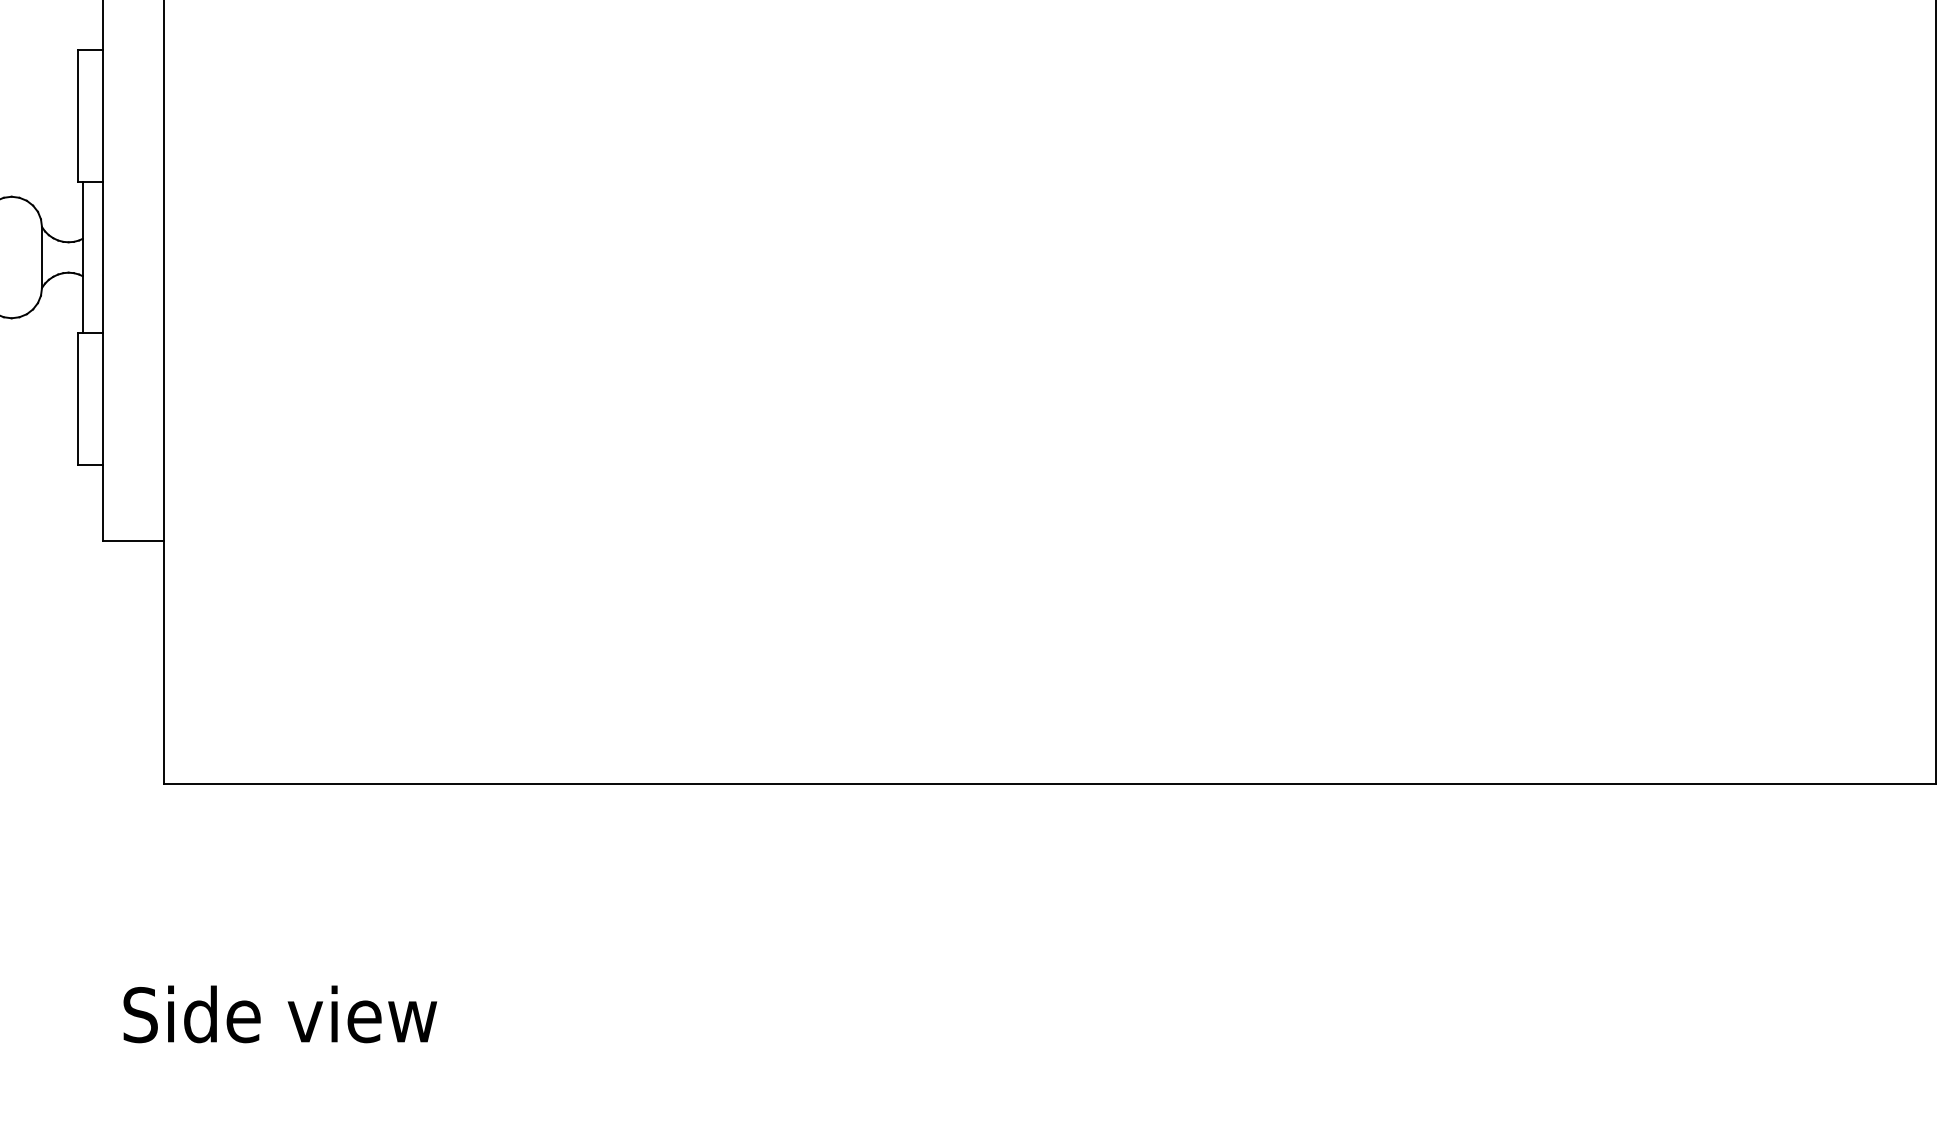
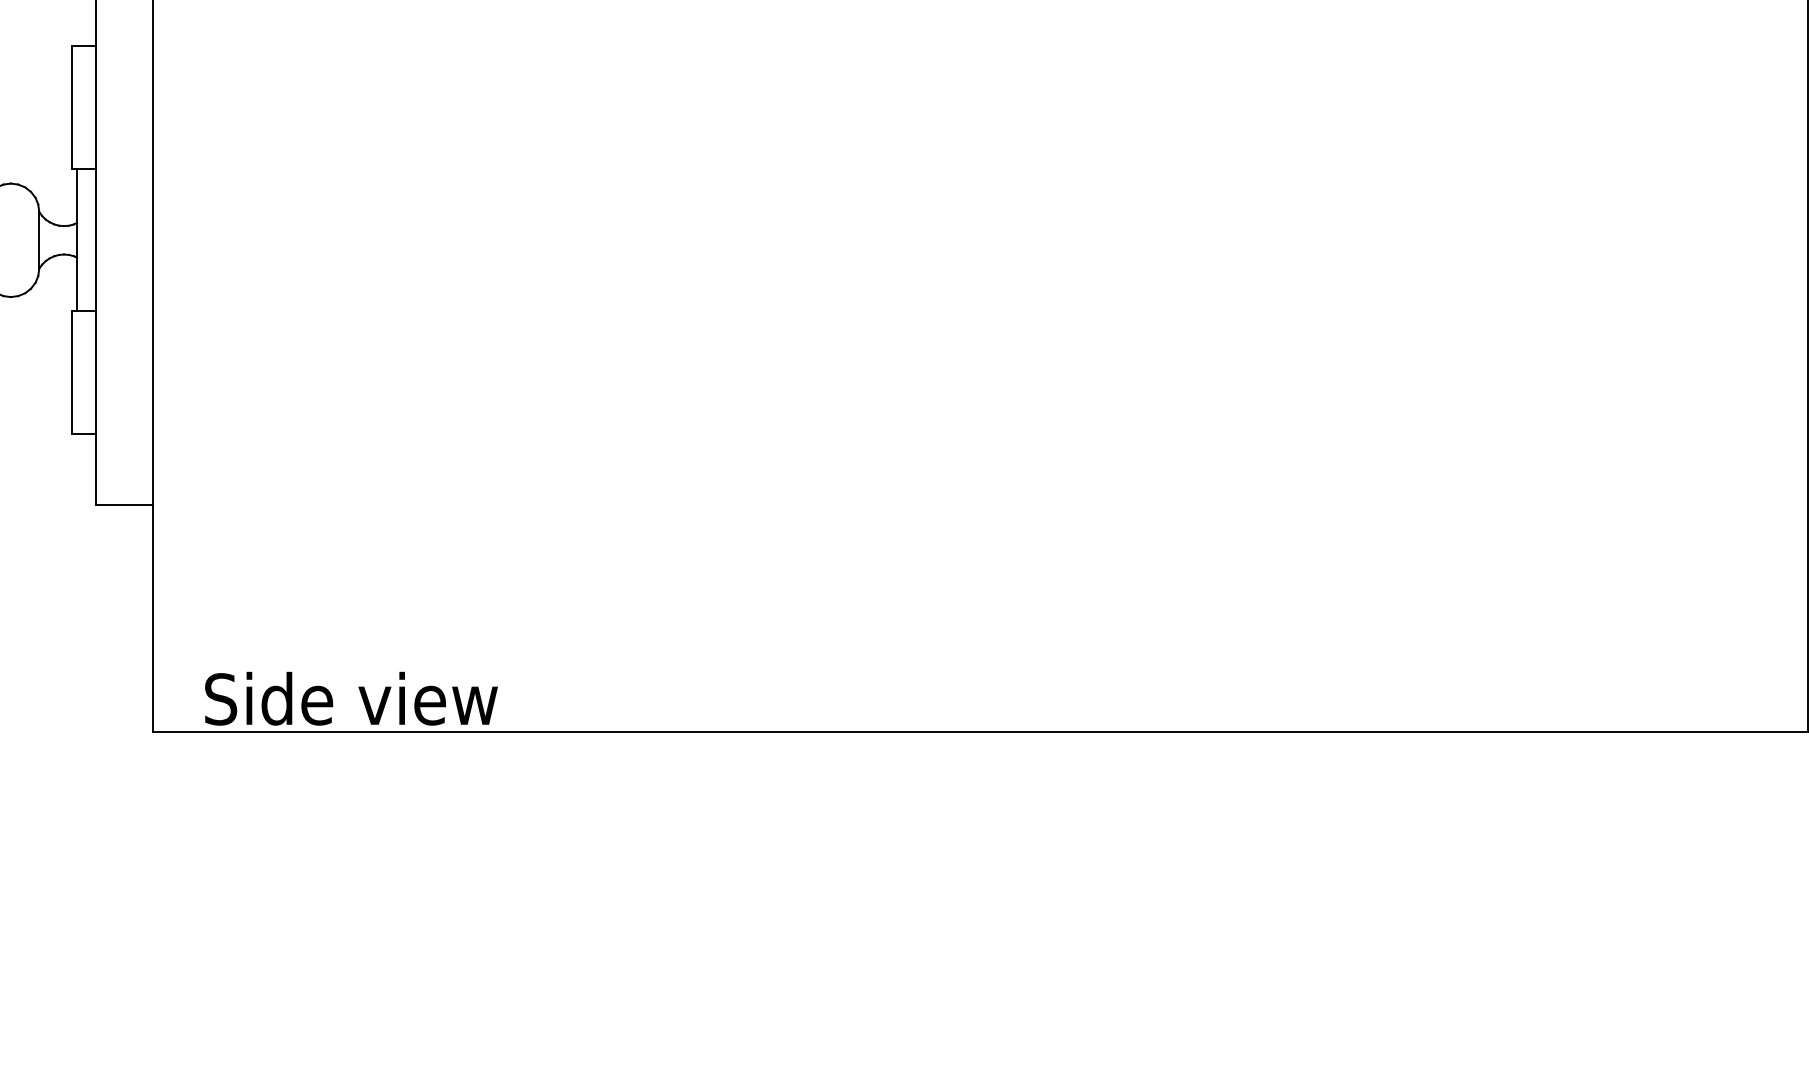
text: (280, 1014) -> (351, 698), moved

